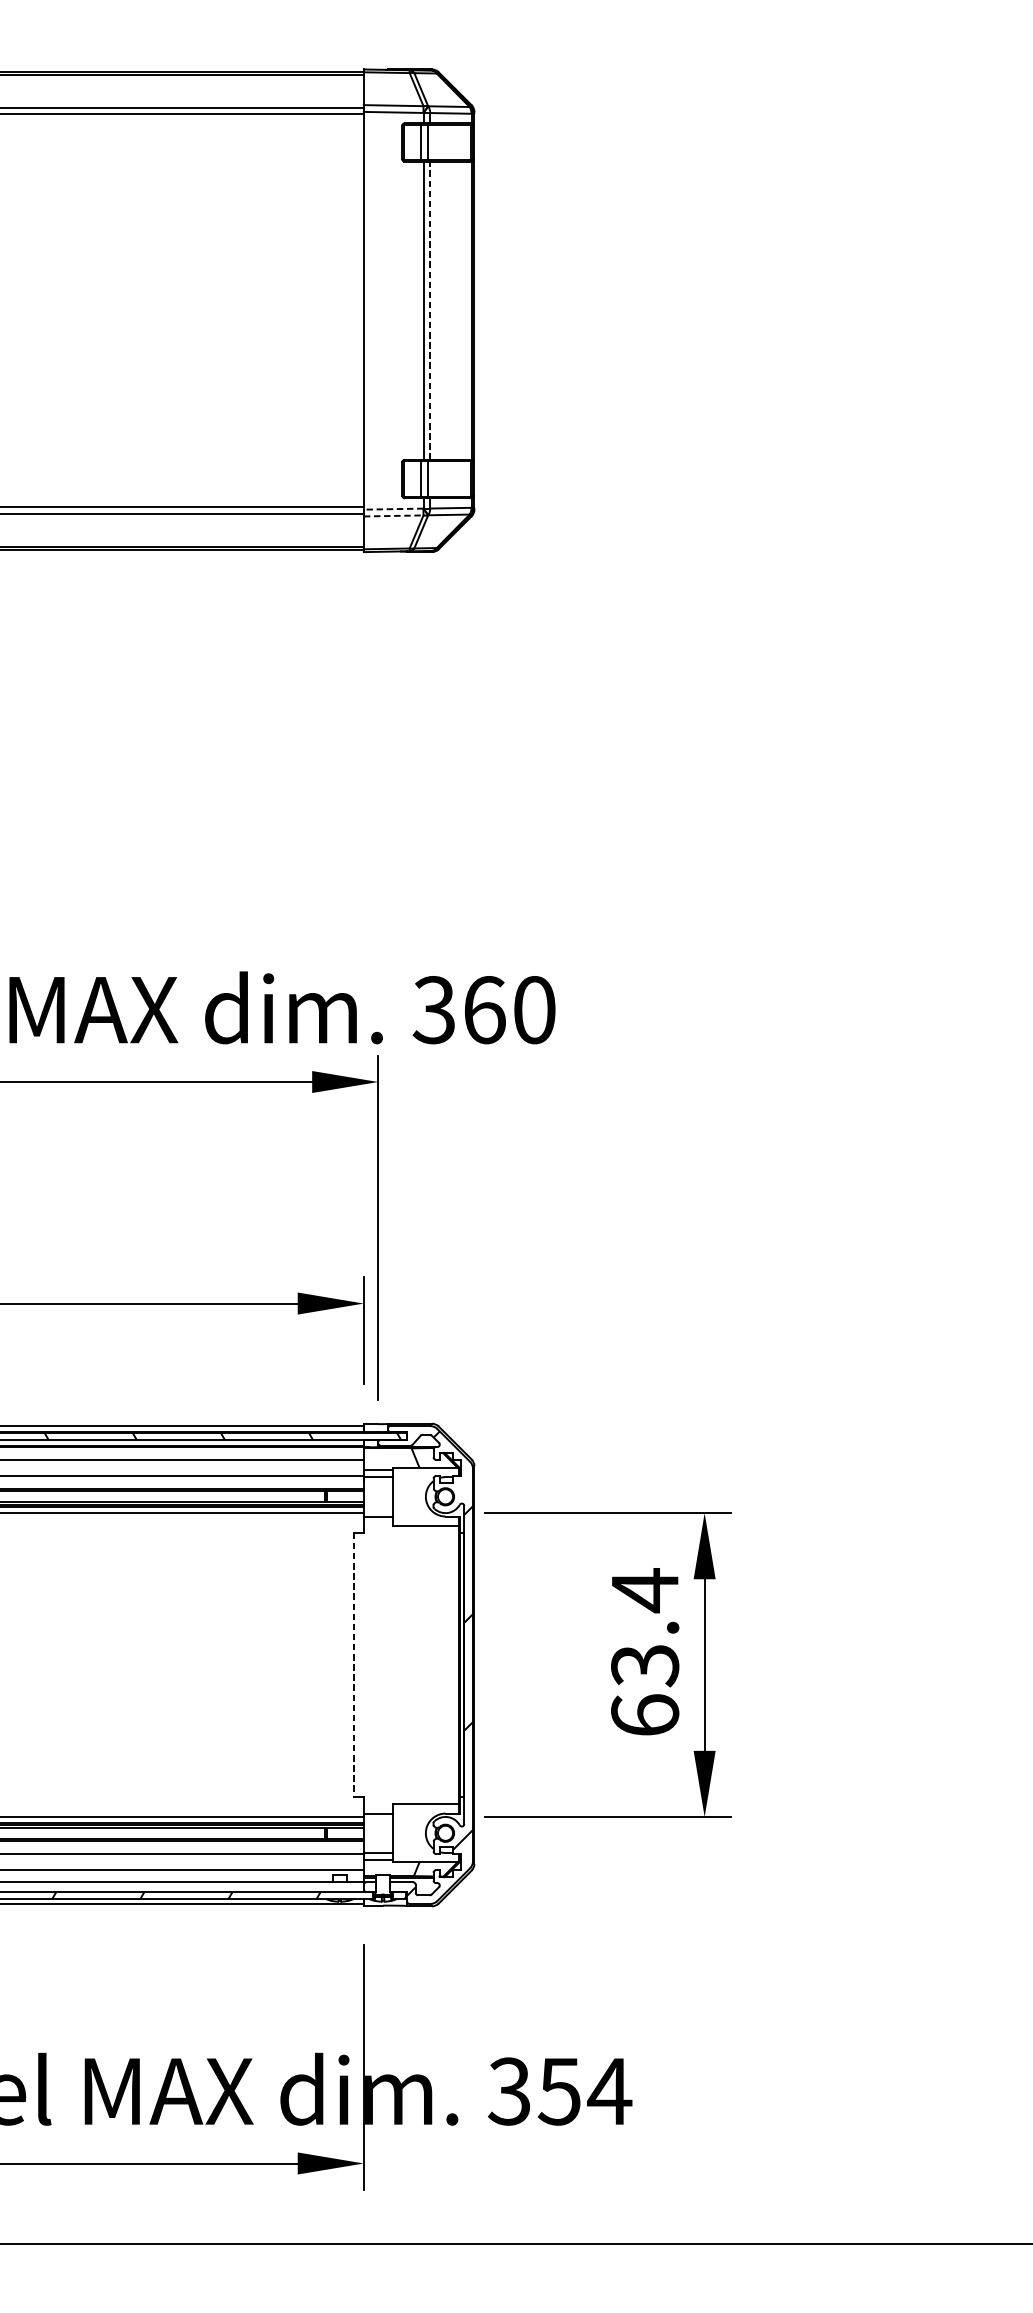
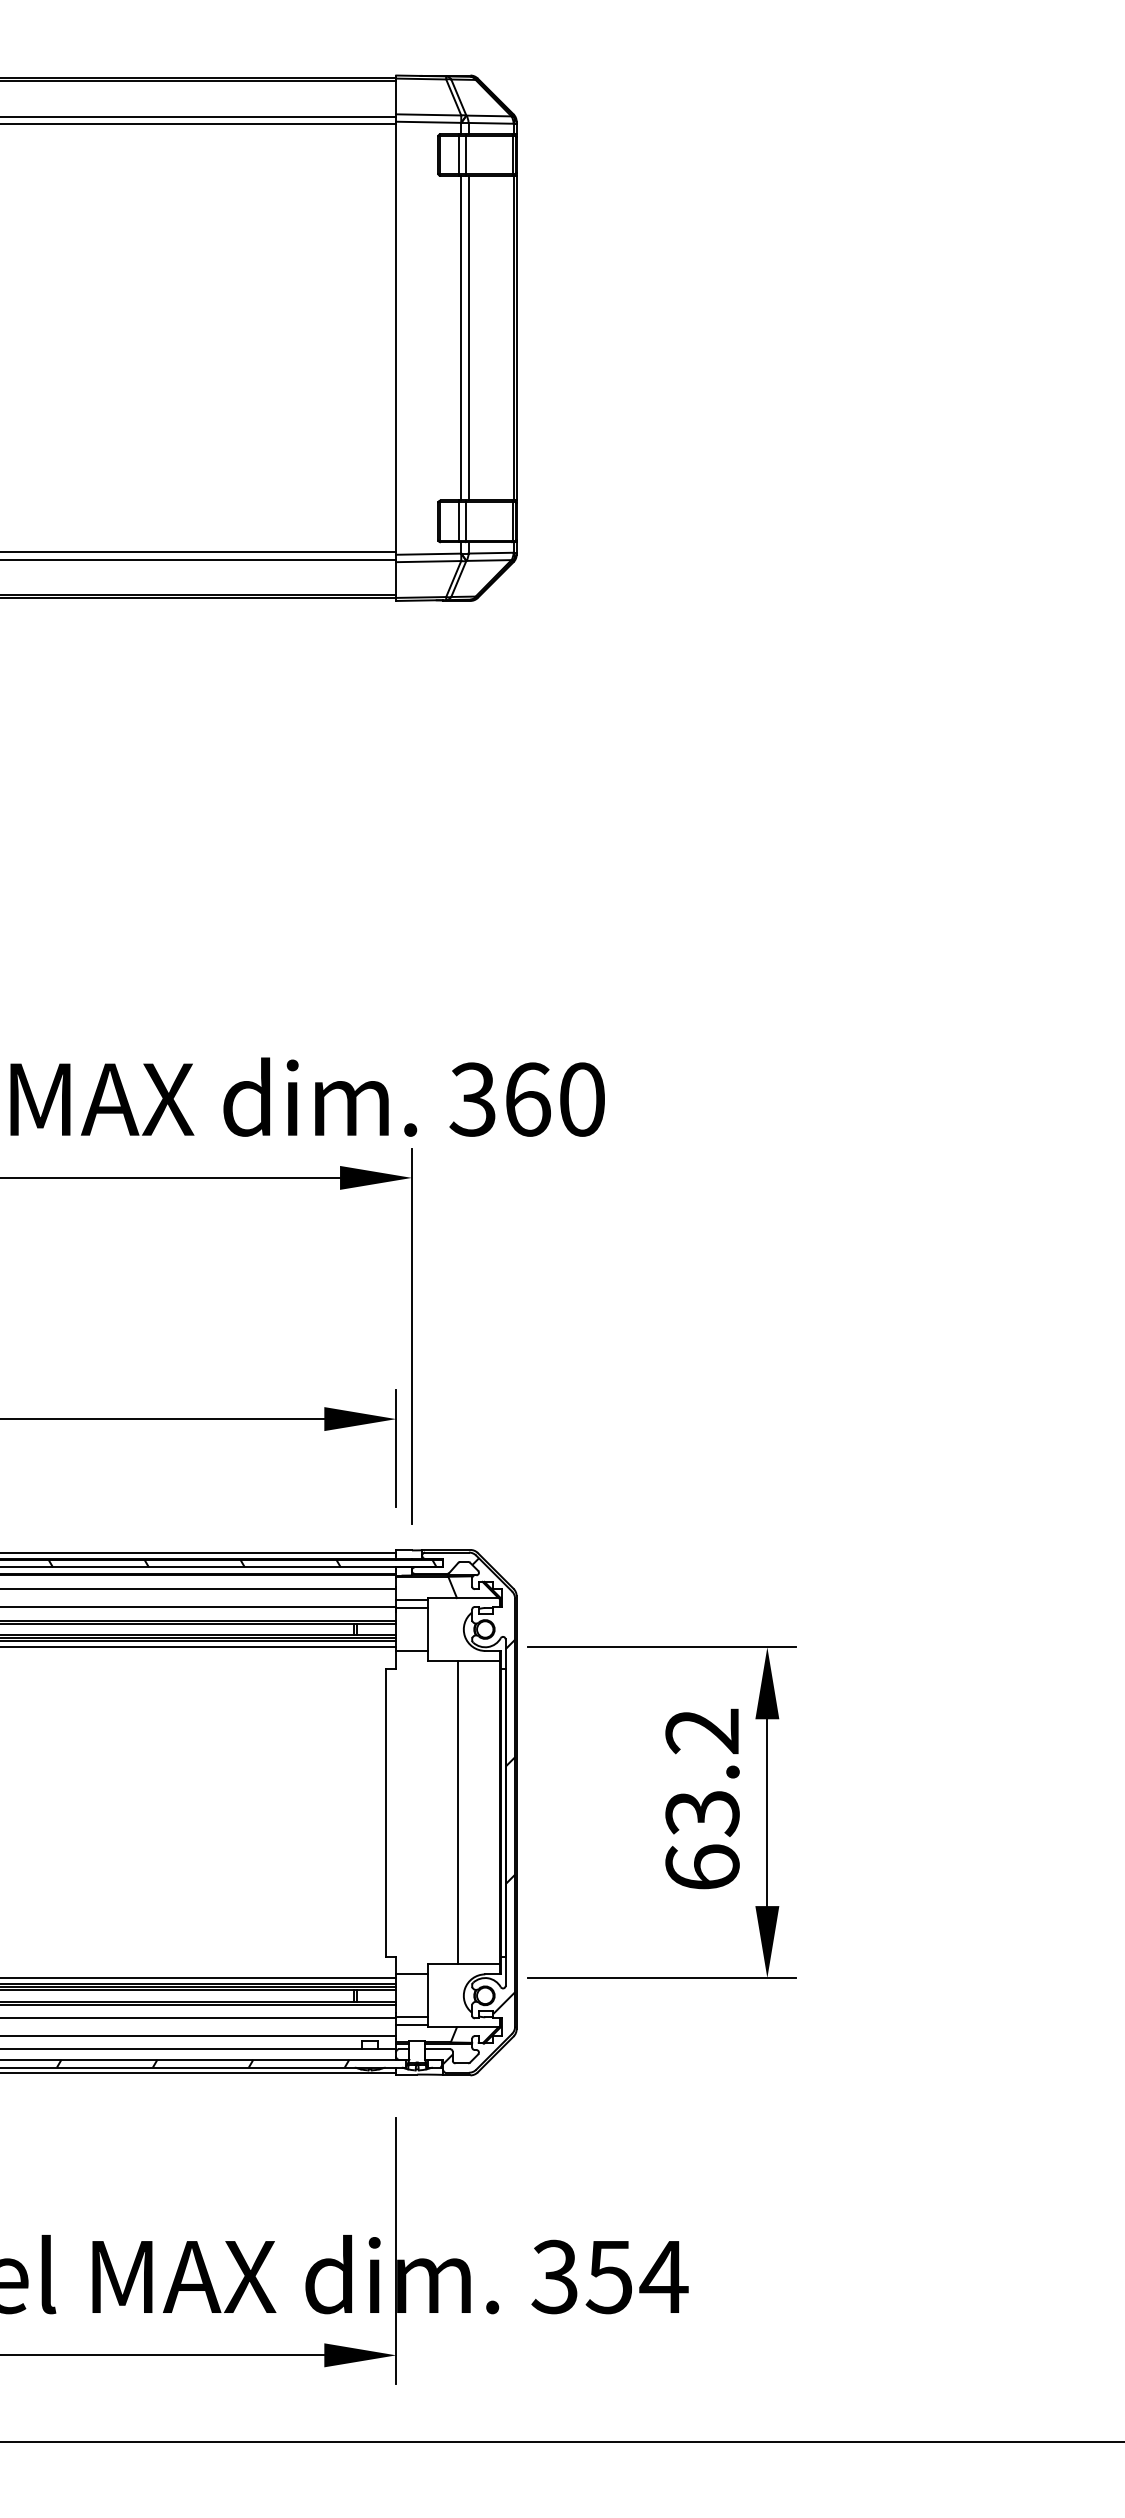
line: (430, 310) -> (468, 337), dashed -> solid
line: (393, 509) -> (428, 554), dashed -> solid
line: (394, 515) -> (429, 561), dashed -> solid
text: (644, 1590) -> (701, 1731), 63.4 -> 63.2
line: (353, 1664) -> (385, 1812), dashed -> solid
line: (420, 1664) -> (457, 1812), added

